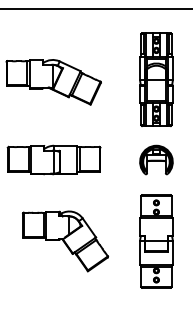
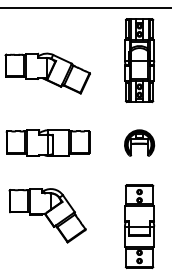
part: (156, 79) -> (139, 60), moved
part: (65, 241) -> (47, 215), moved
part: (156, 241) -> (139, 226), moved

